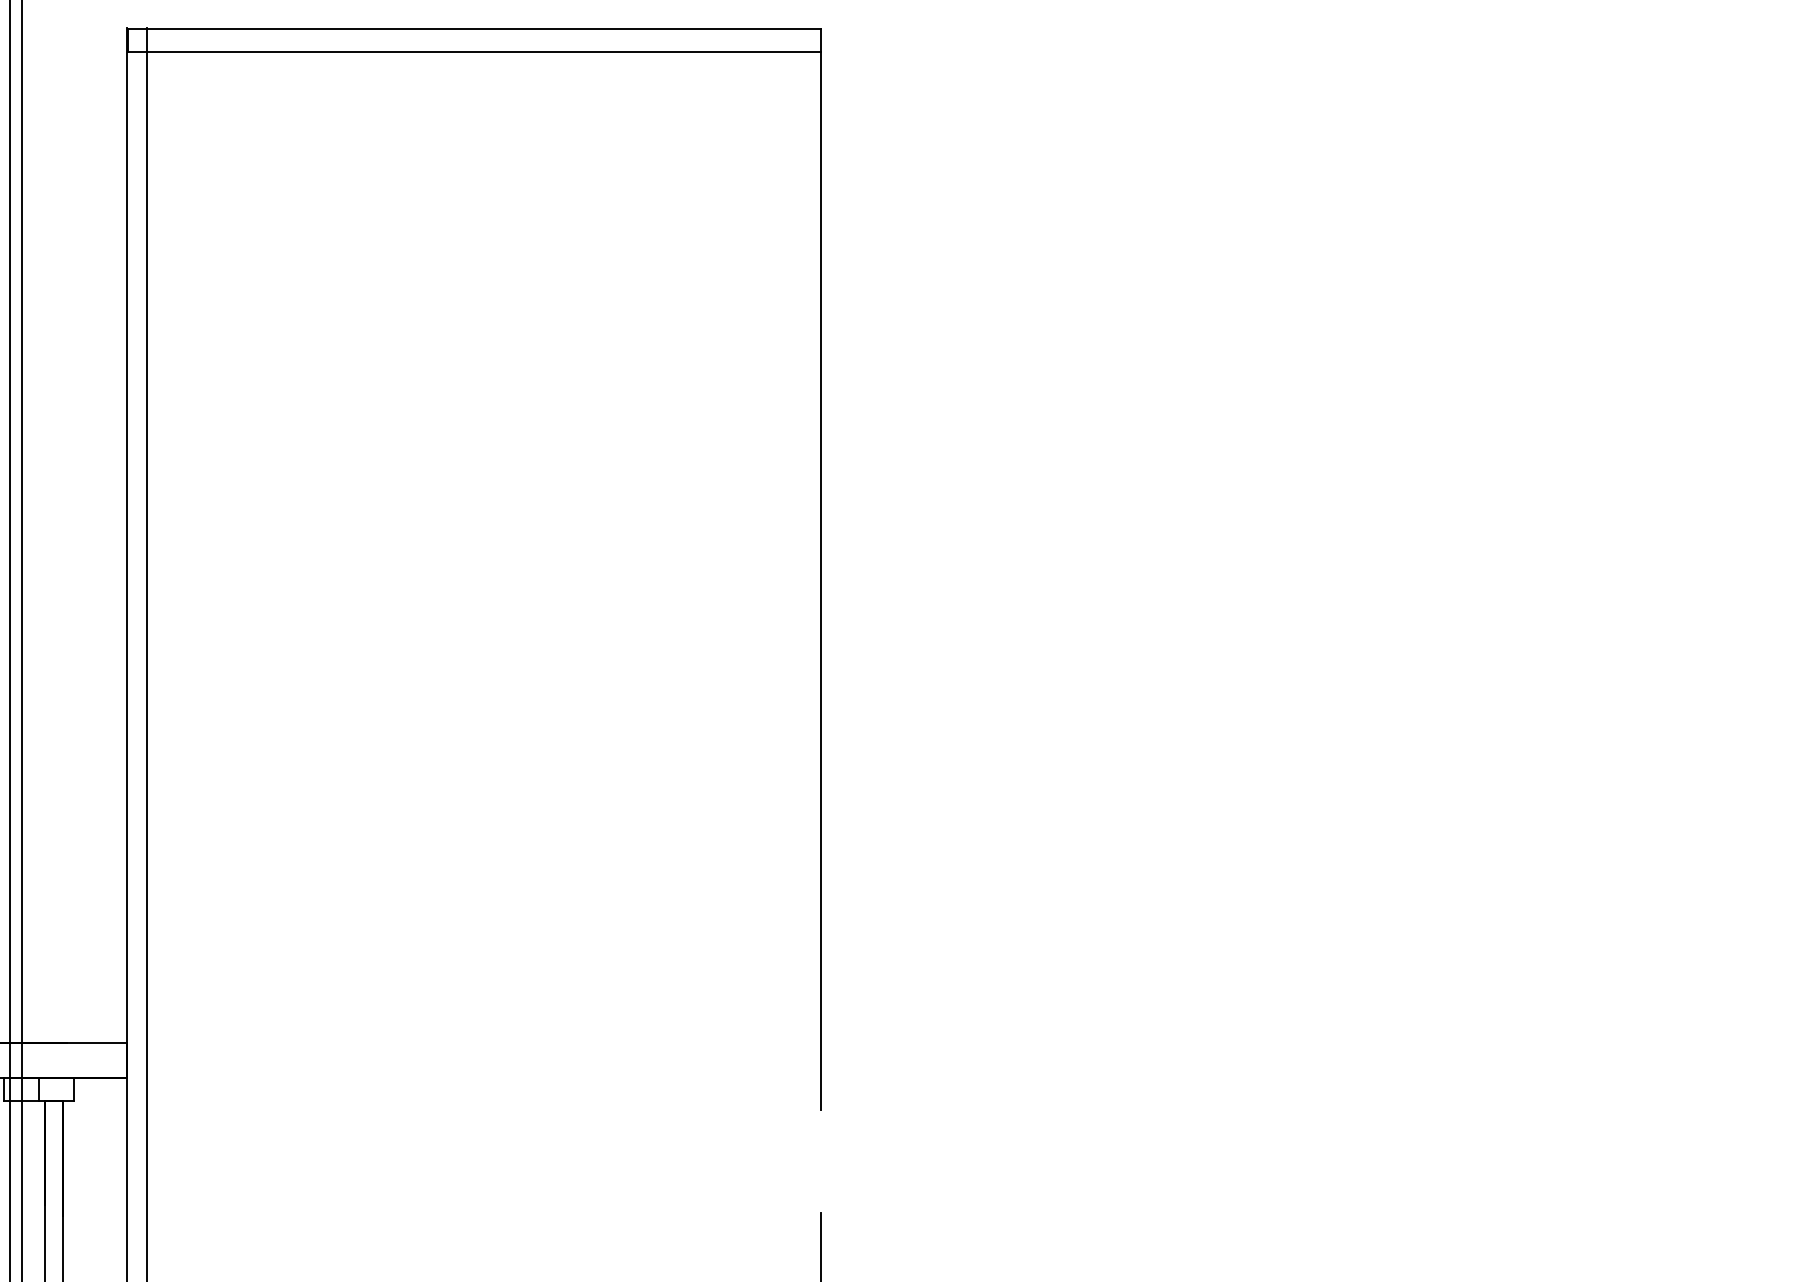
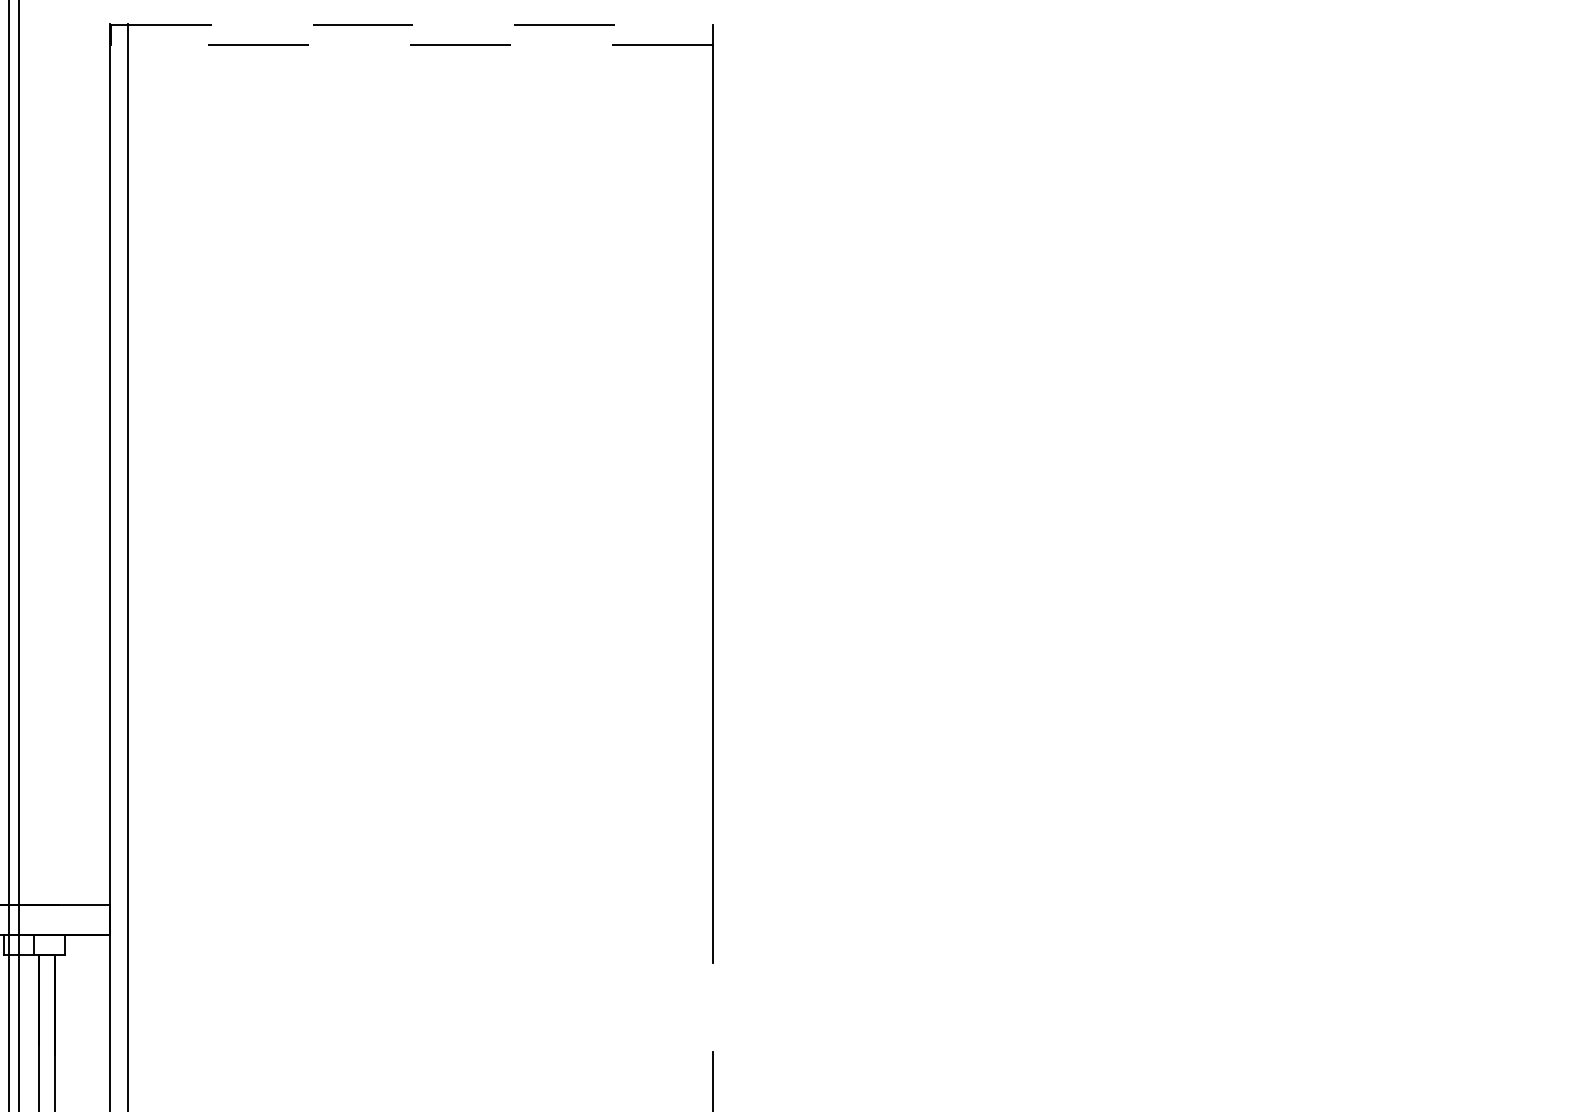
line: (474, 29) -> (411, 25), solid -> dashed
line: (474, 52) -> (411, 45), solid -> dashed

